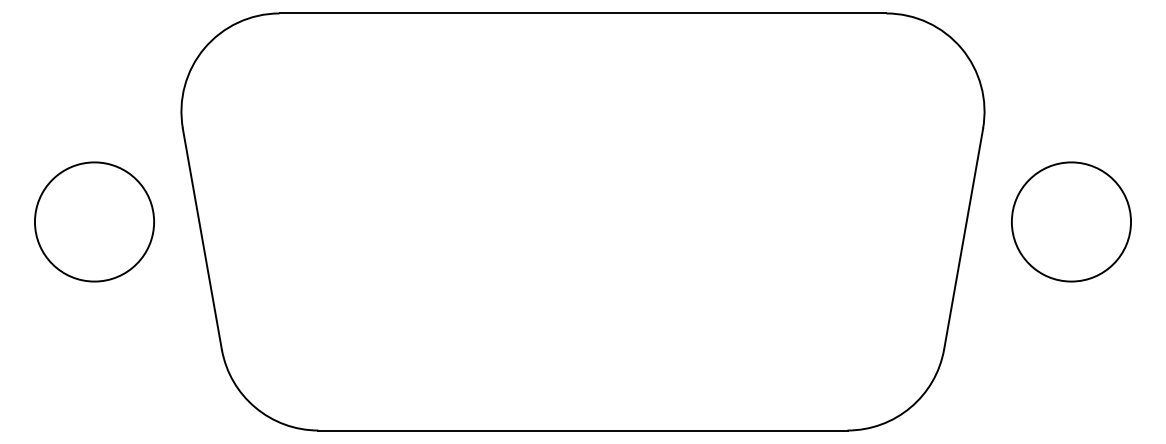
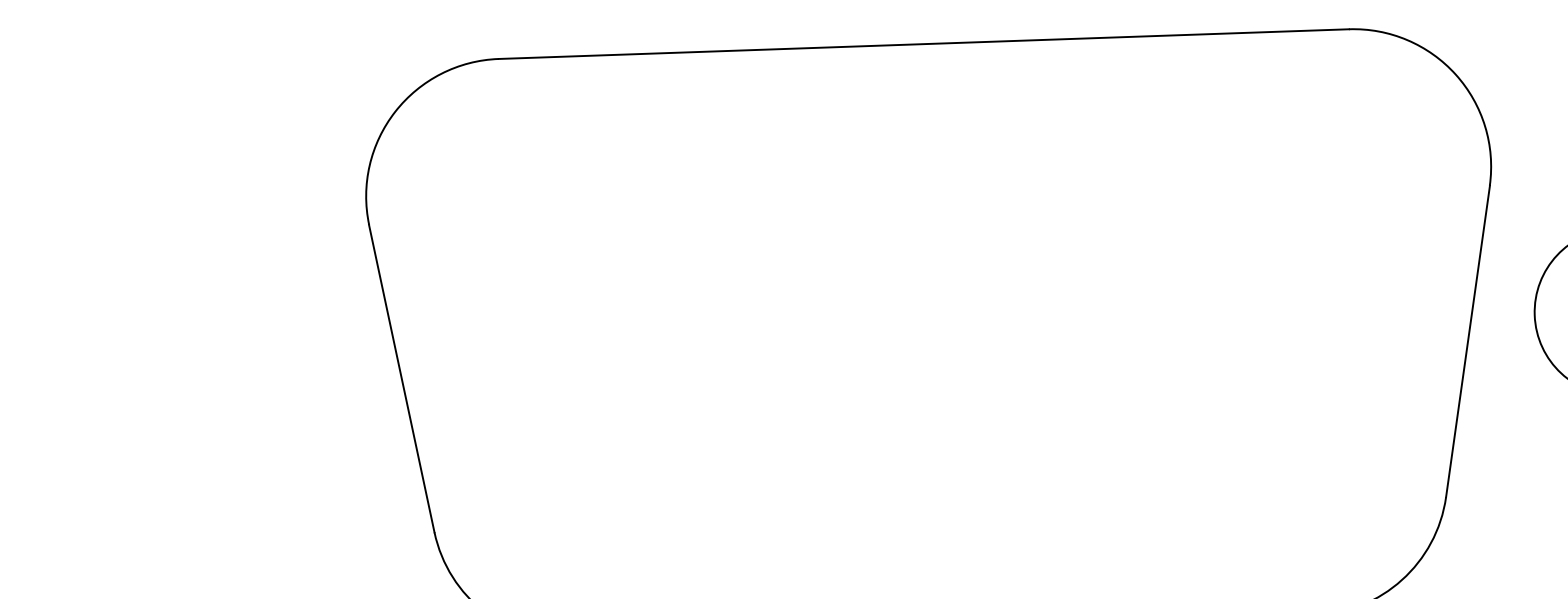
circle: (94, 221) -> (249, 359), removed

